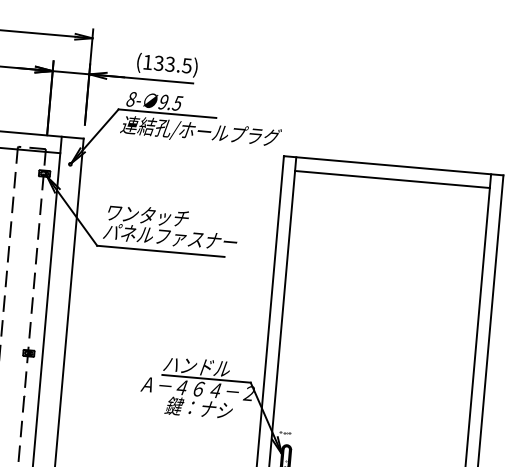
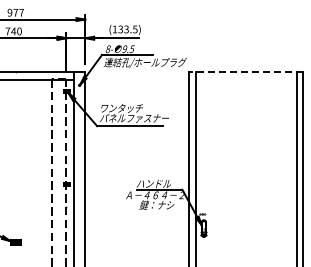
line: (394, 165) -> (246, 71), solid -> dashed
line: (391, 178) -> (245, 78), removed

